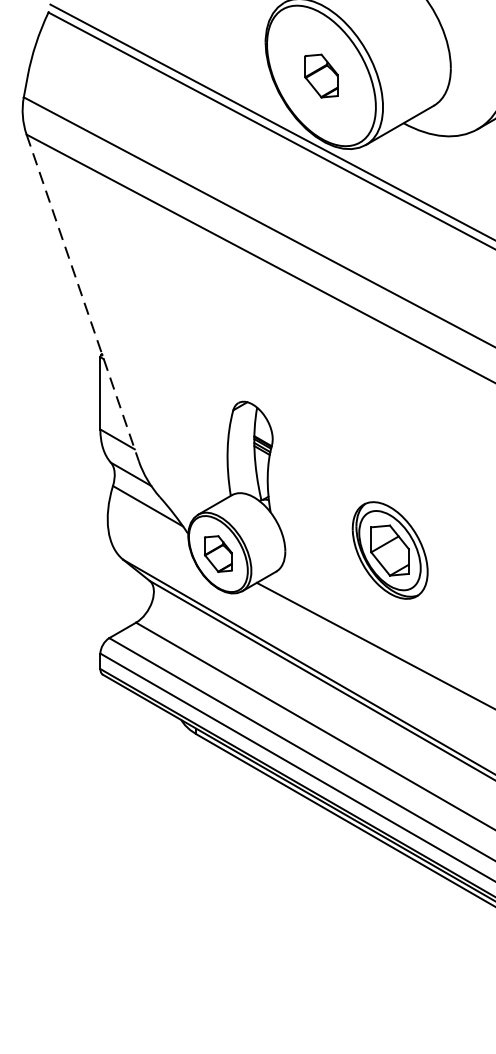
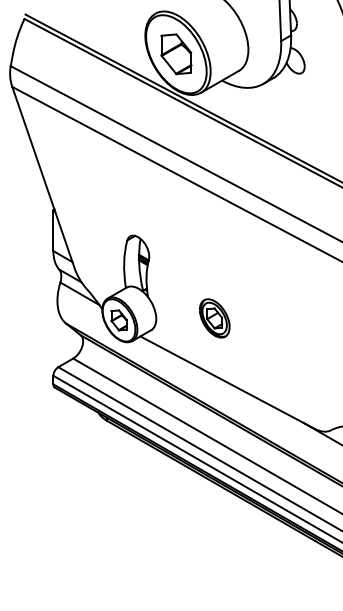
part: (321, 76) -> (176, 54), size x1.67
line: (82, 299) -> (43, 178), dashed -> solid
part: (389, 550) -> (214, 318), size x0.71

